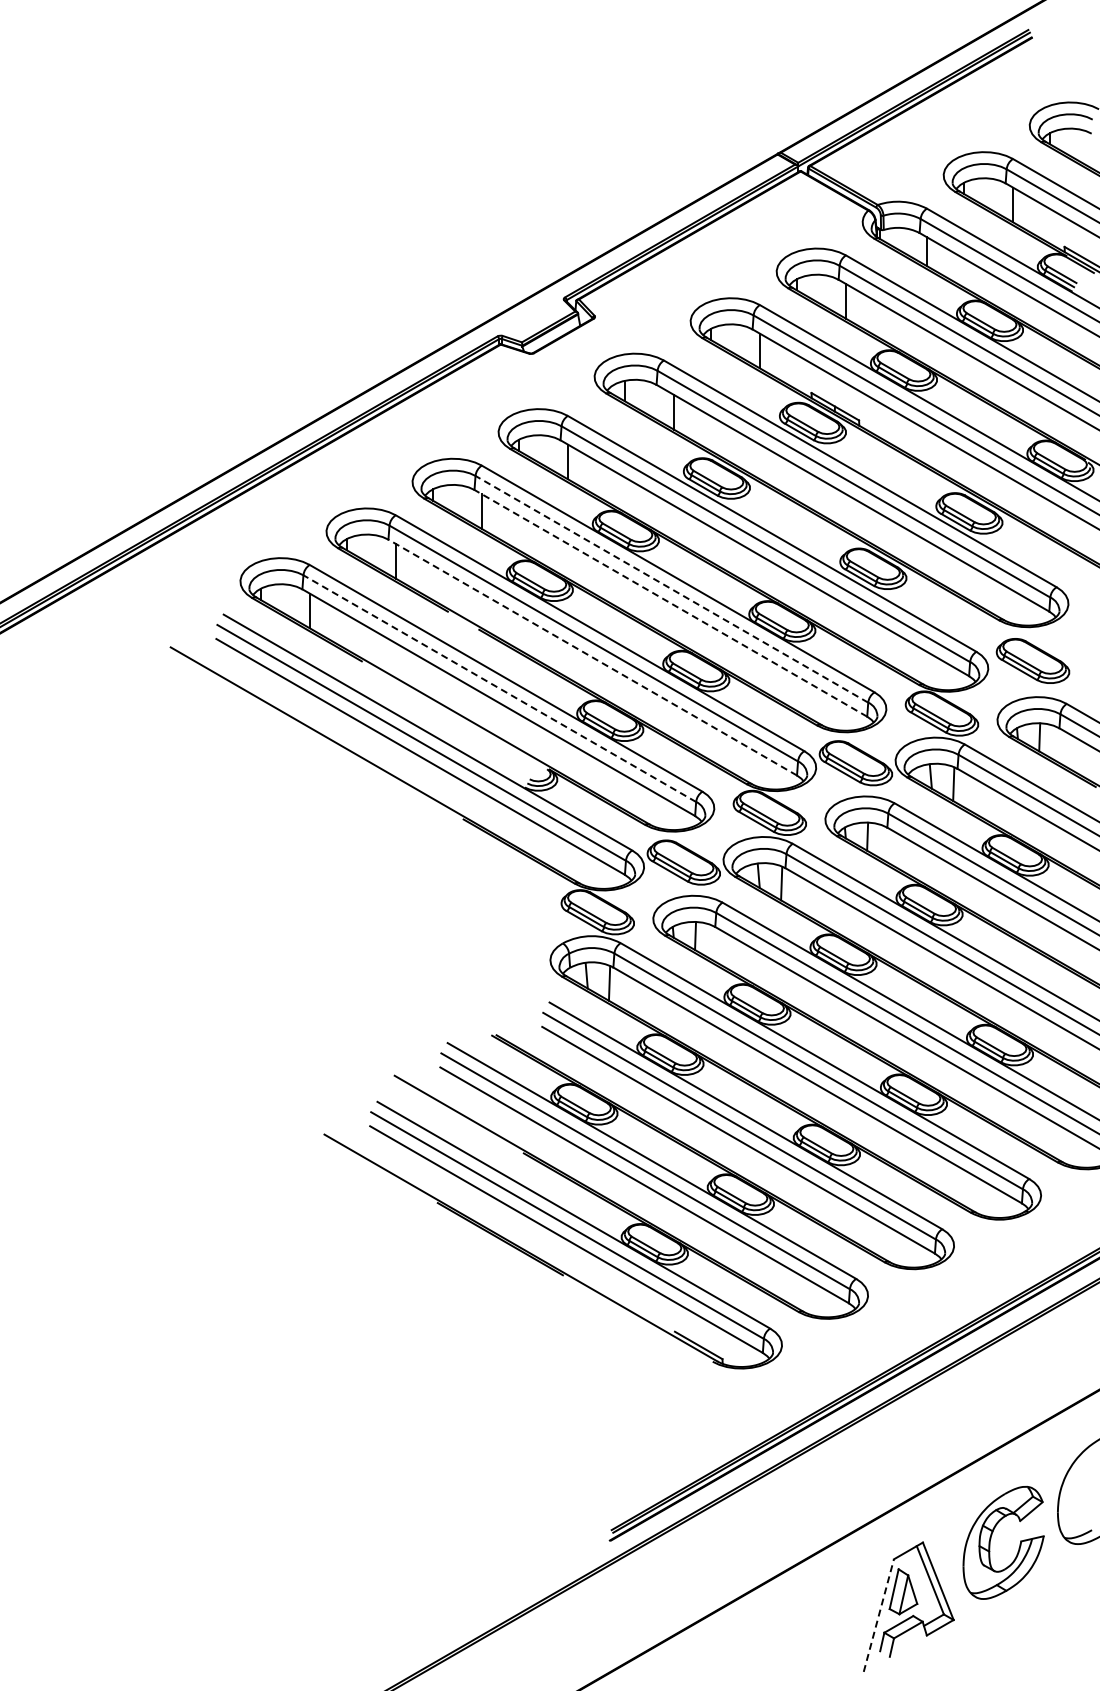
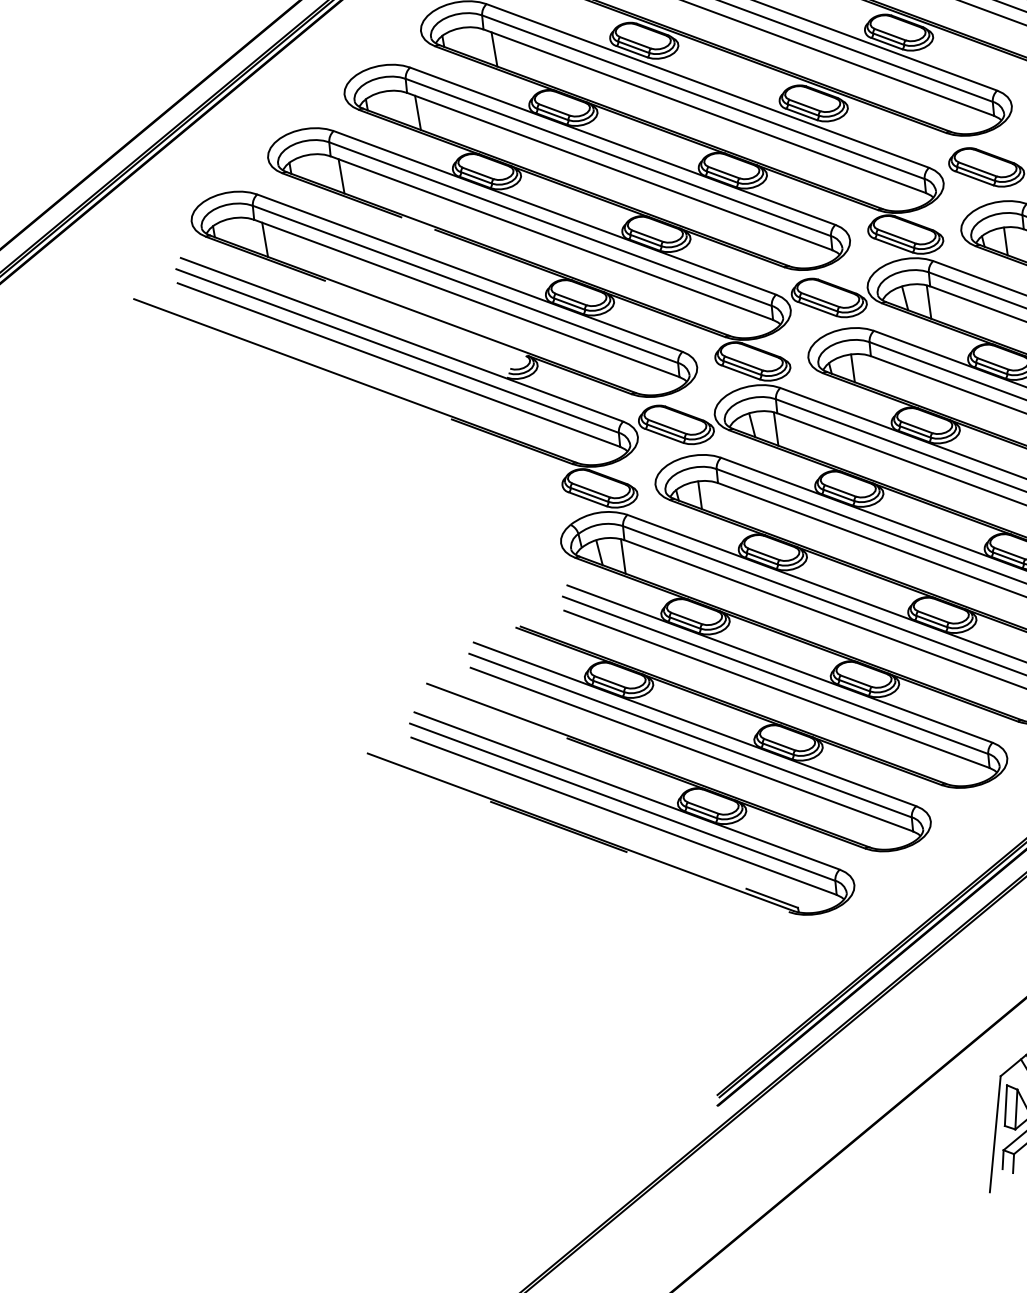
line: (671, 589) -> (618, 157), dashed -> solid
line: (670, 603) -> (619, 171), dashed -> solid
line: (592, 657) -> (551, 238), dashed -> solid
line: (499, 688) -> (465, 284), dashed -> solid
line: (878, 1615) -> (994, 1134), dashed -> solid

